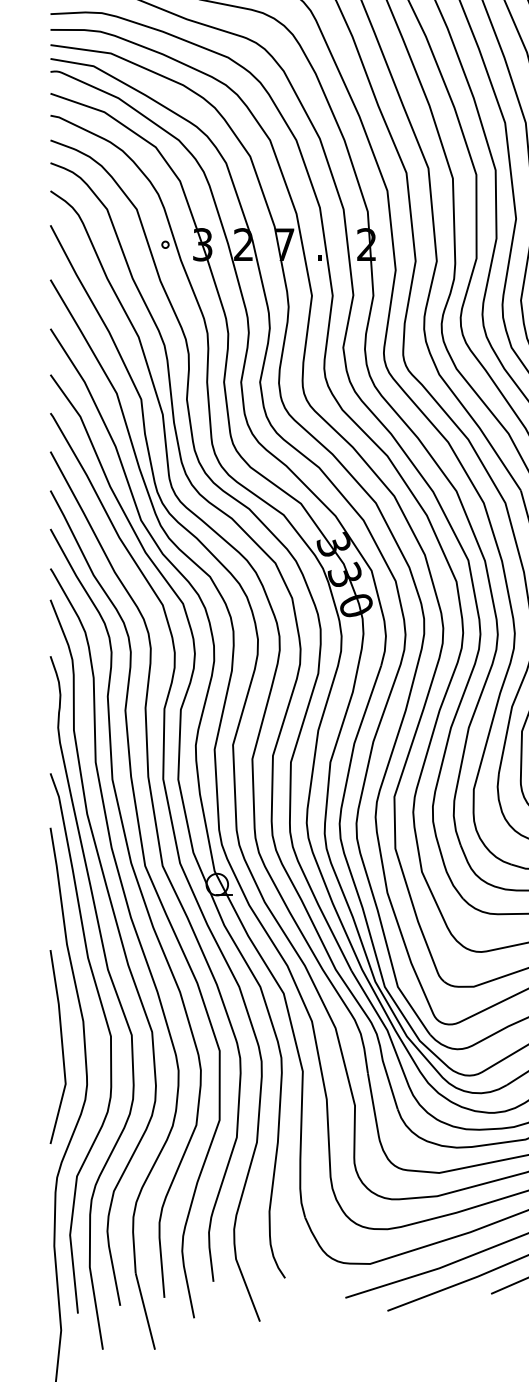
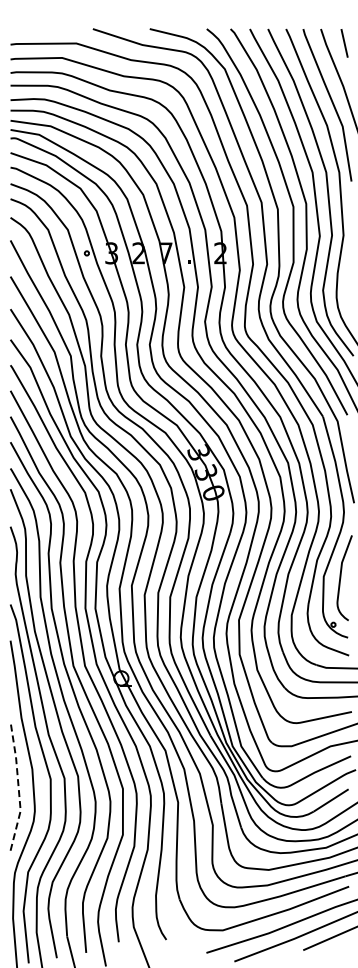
line: (62, 1047) -> (18, 786), solid -> dashed

